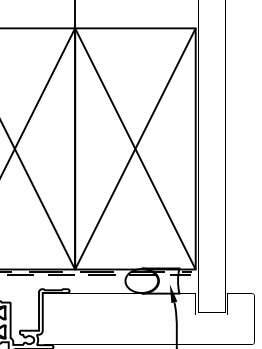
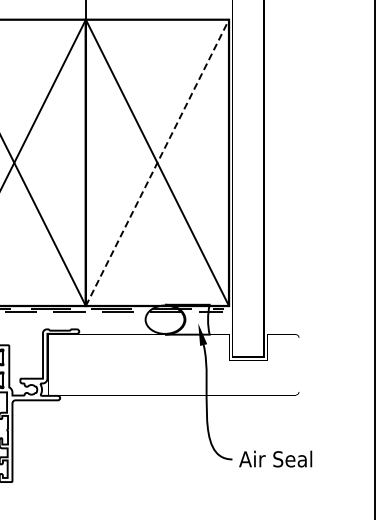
line: (135, 148) -> (157, 162), solid -> dashed

